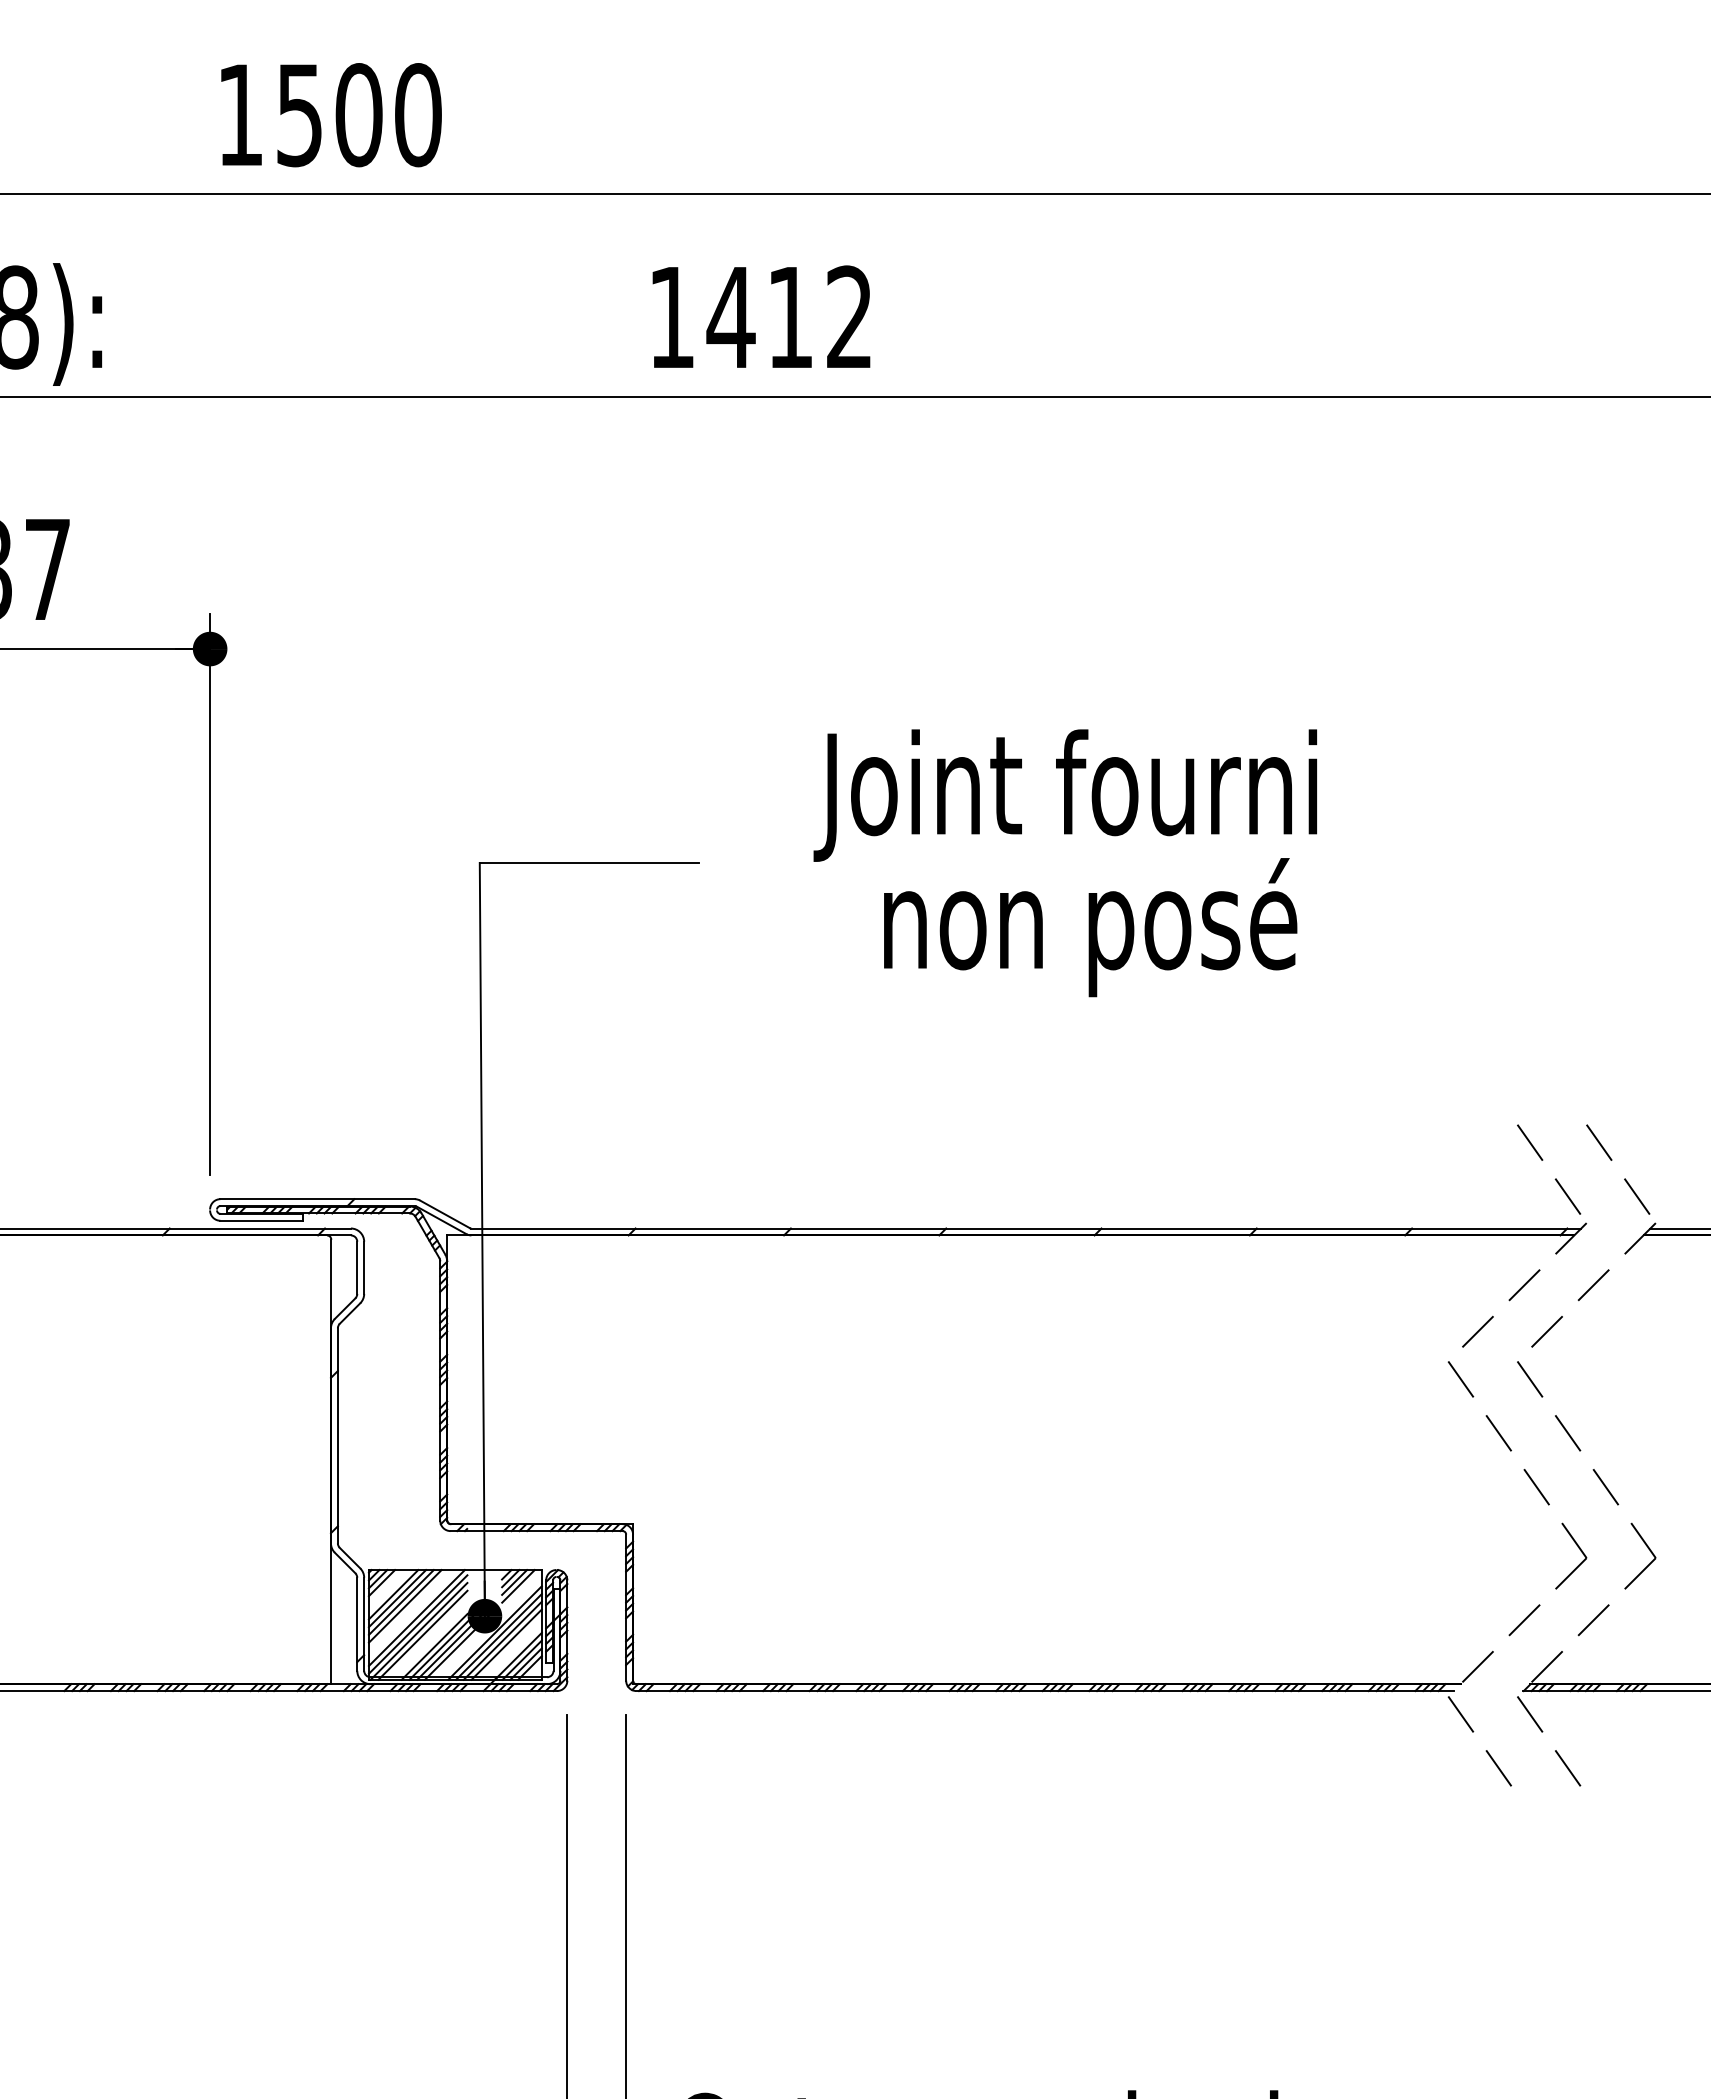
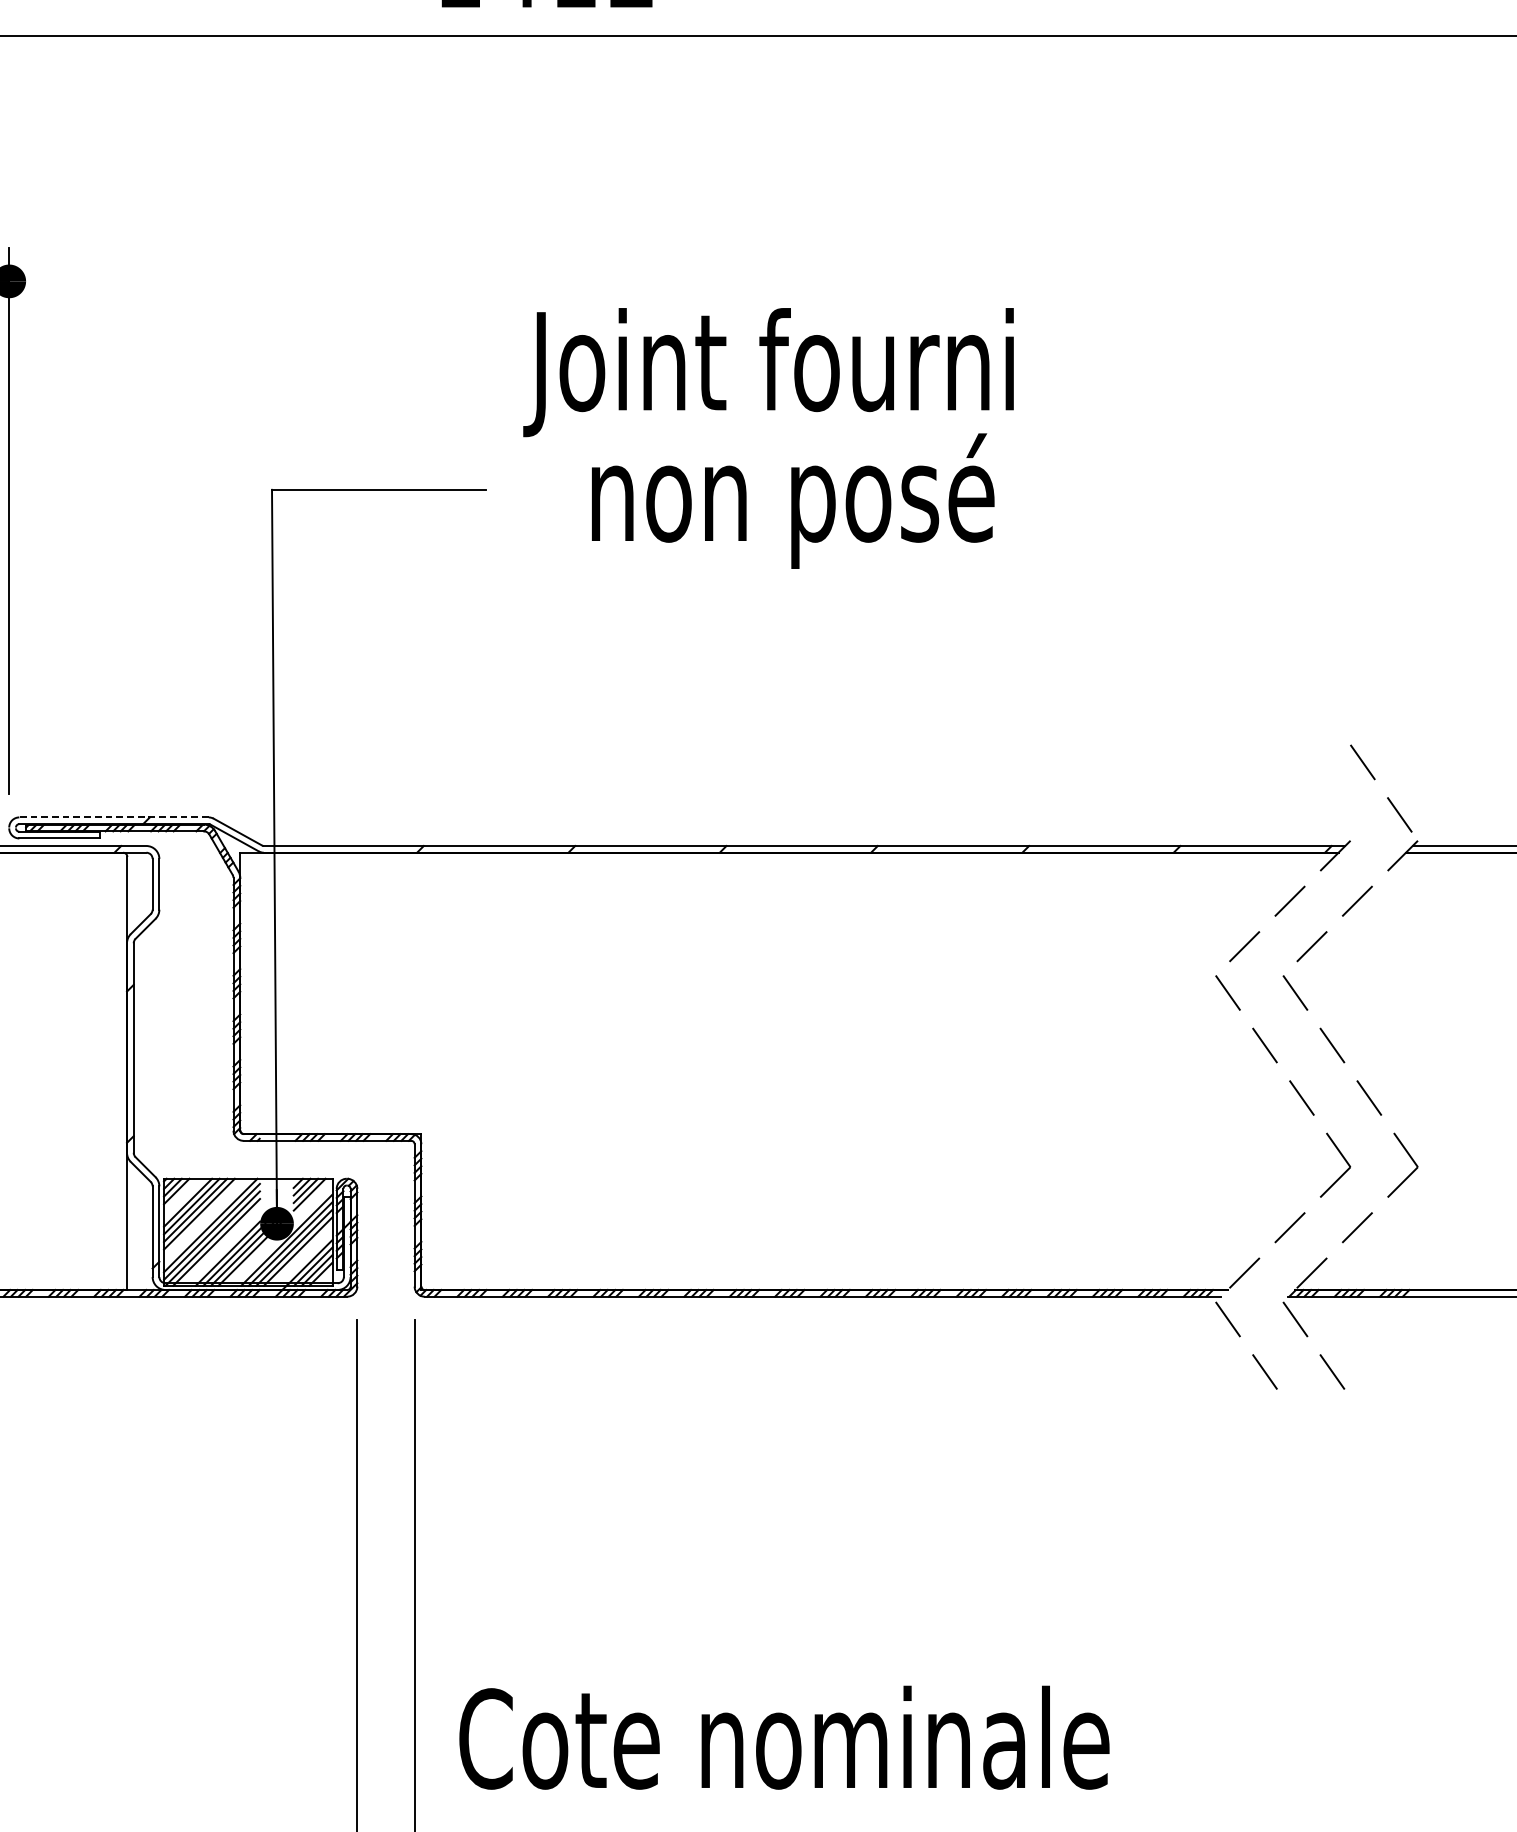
text: (1064, 863) -> (767, 438), moved
line: (1543, 1160) -> (1308, 779), removed
line: (317, 1199) -> (113, 817), solid -> dashed

